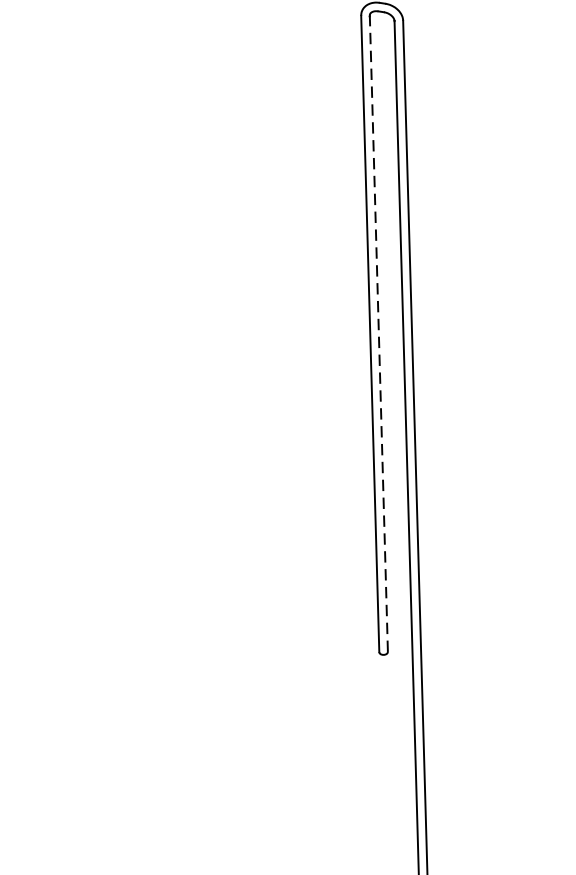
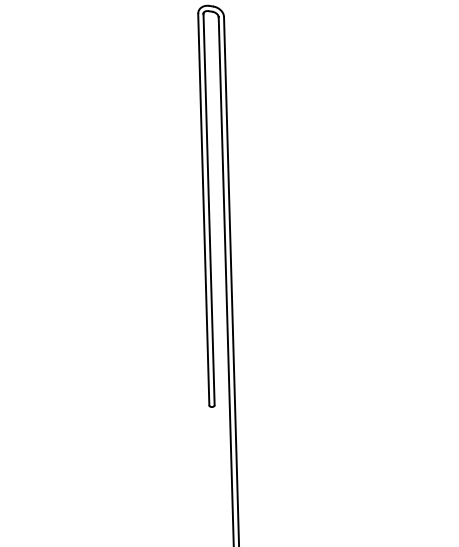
line: (379, 333) -> (209, 209), dashed -> solid

